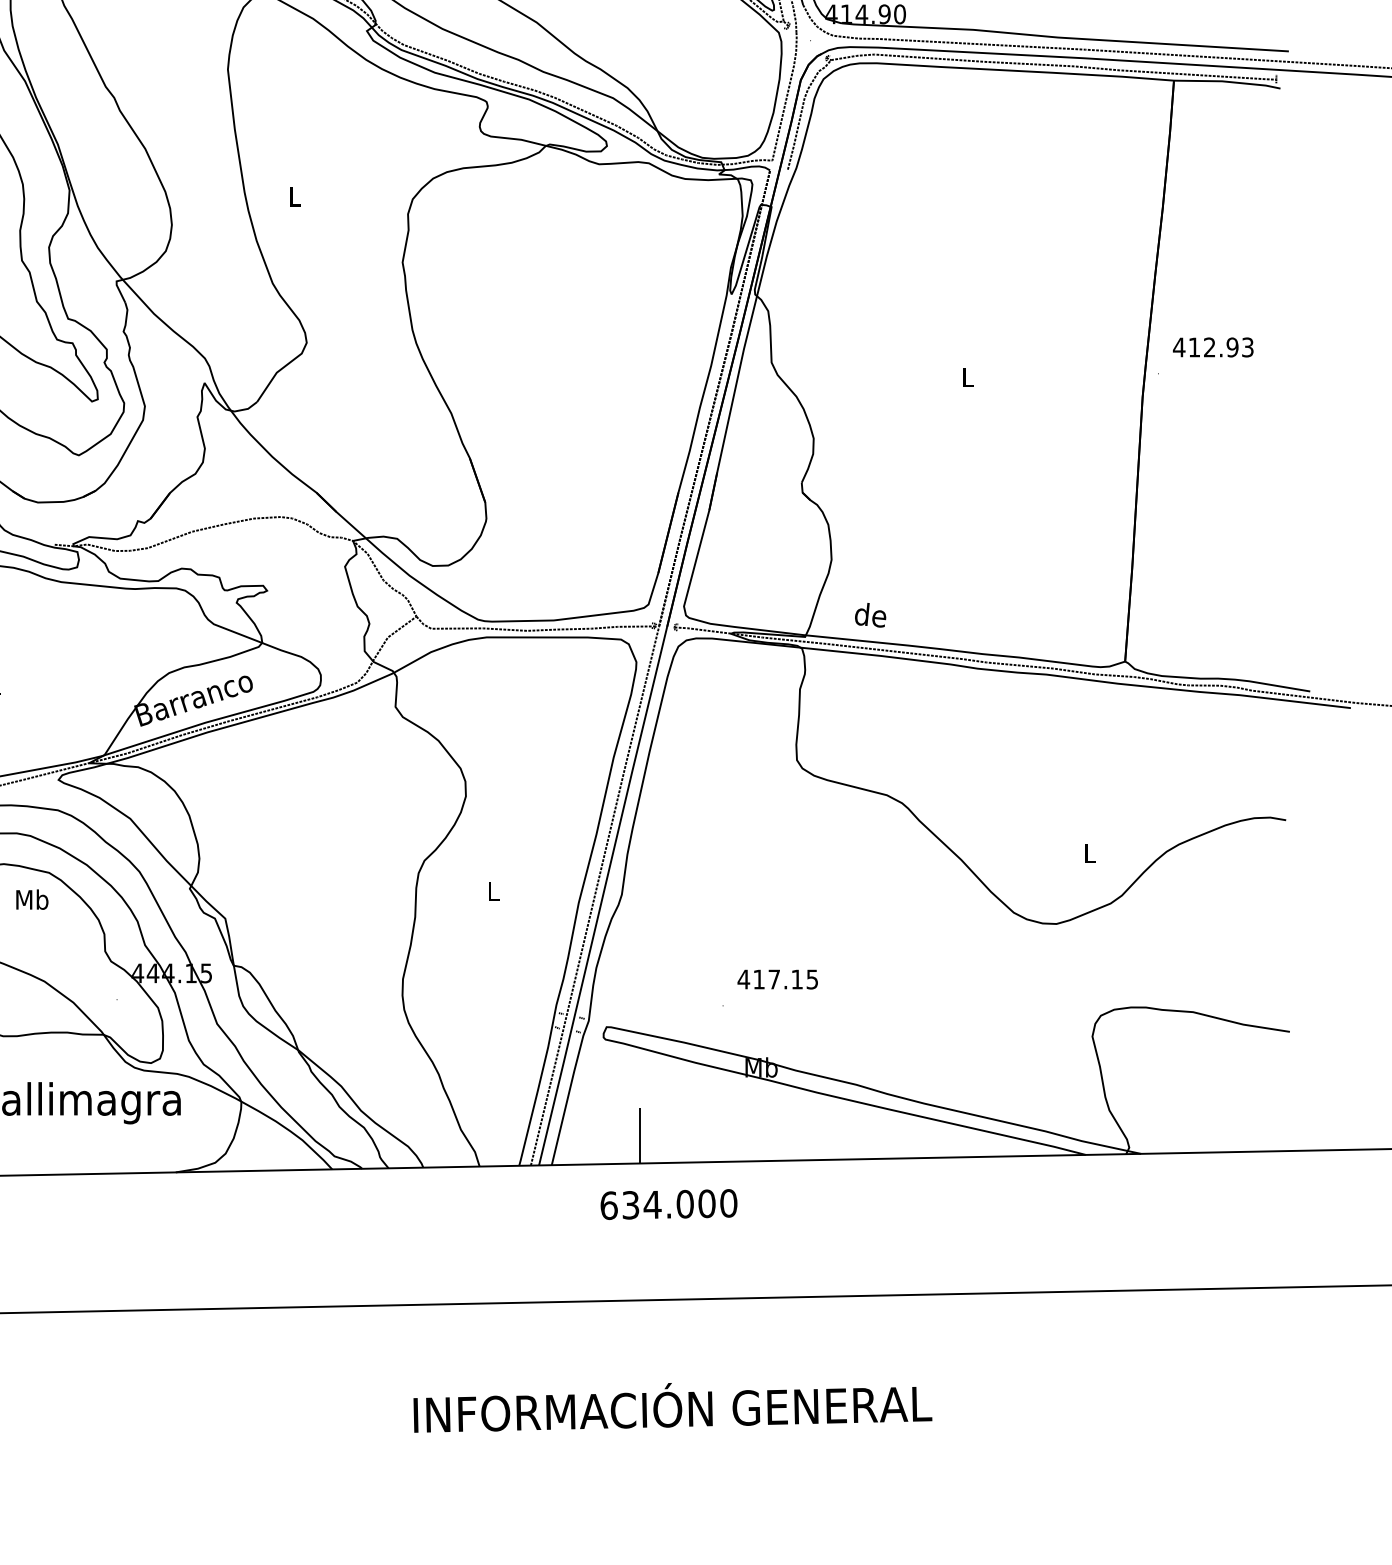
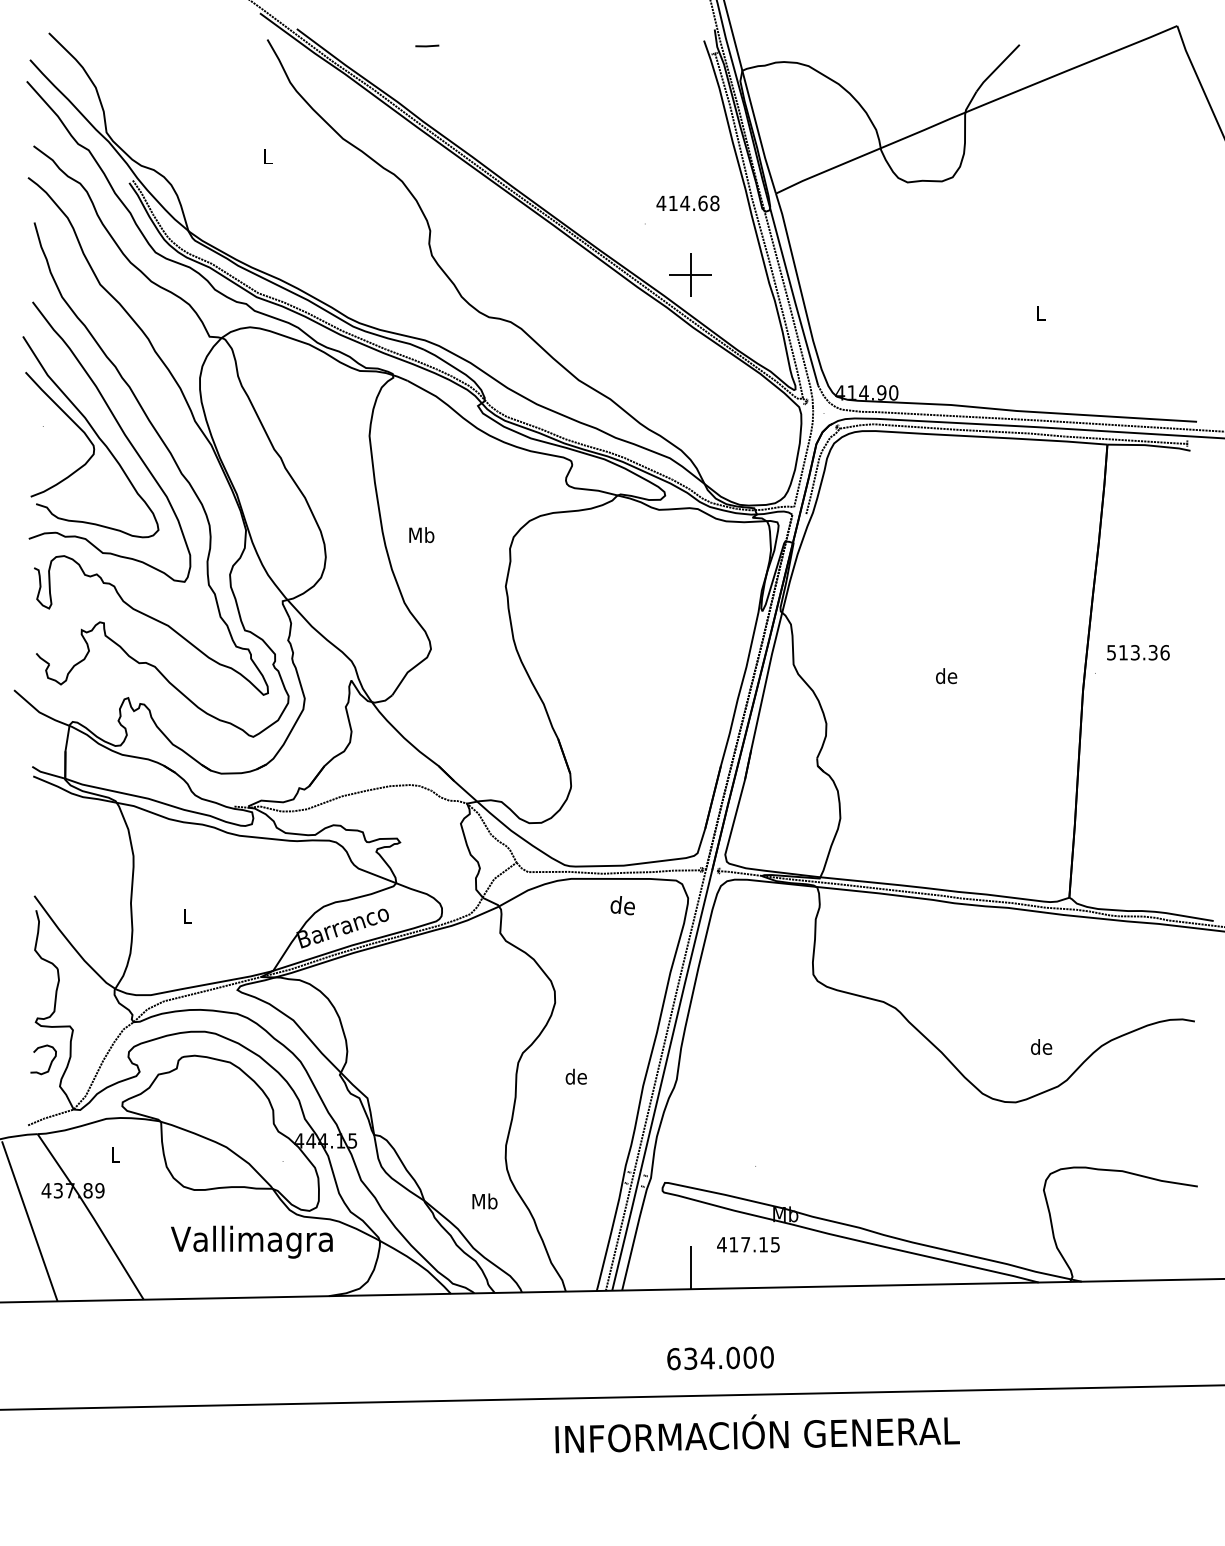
text: (294, 197) -> (421, 535), L -> Mb
text: (1212, 347) -> (1137, 652), 412.93 -> 513.36
text: (967, 377) -> (946, 676), L -> de
text: (870, 615) -> (622, 905), moved
text: (1089, 852) -> (1041, 1046), L -> de
text: (491, 890) -> (575, 1076), L -> de
text: (31, 899) -> (484, 1201), moved
text: (777, 979) -> (748, 1244), moved
text: (668, 1204) -> (720, 1358), moved
text: (672, 1407) -> (757, 1433), moved

